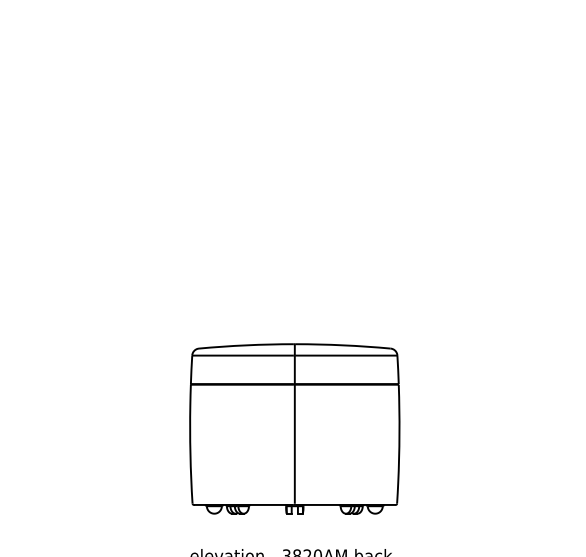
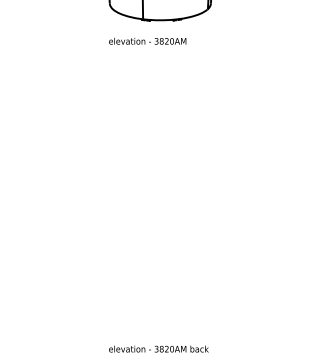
part: (294, 429) -> (160, 286), removed

